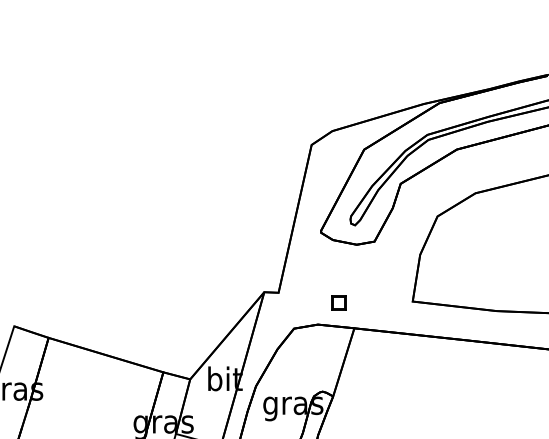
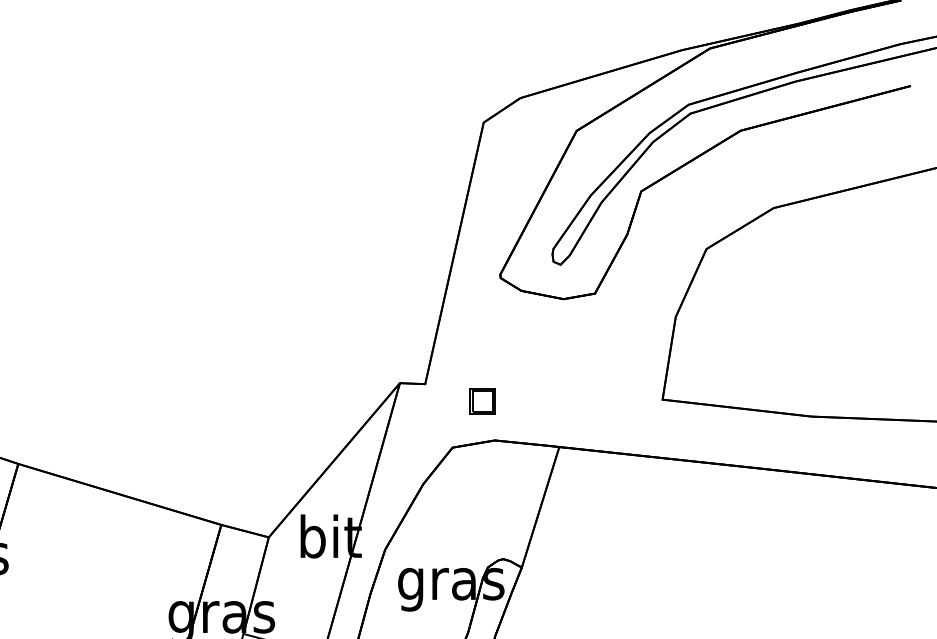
part: (338, 302) -> (481, 401), moved

